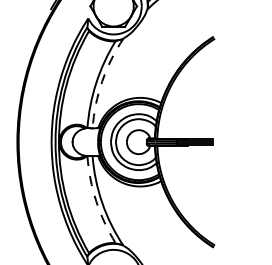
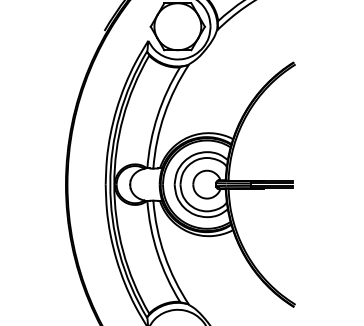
arc: (102, 81) -> (164, 114), dashed -> solid
arc: (96, 201) -> (157, 253), dashed -> solid

